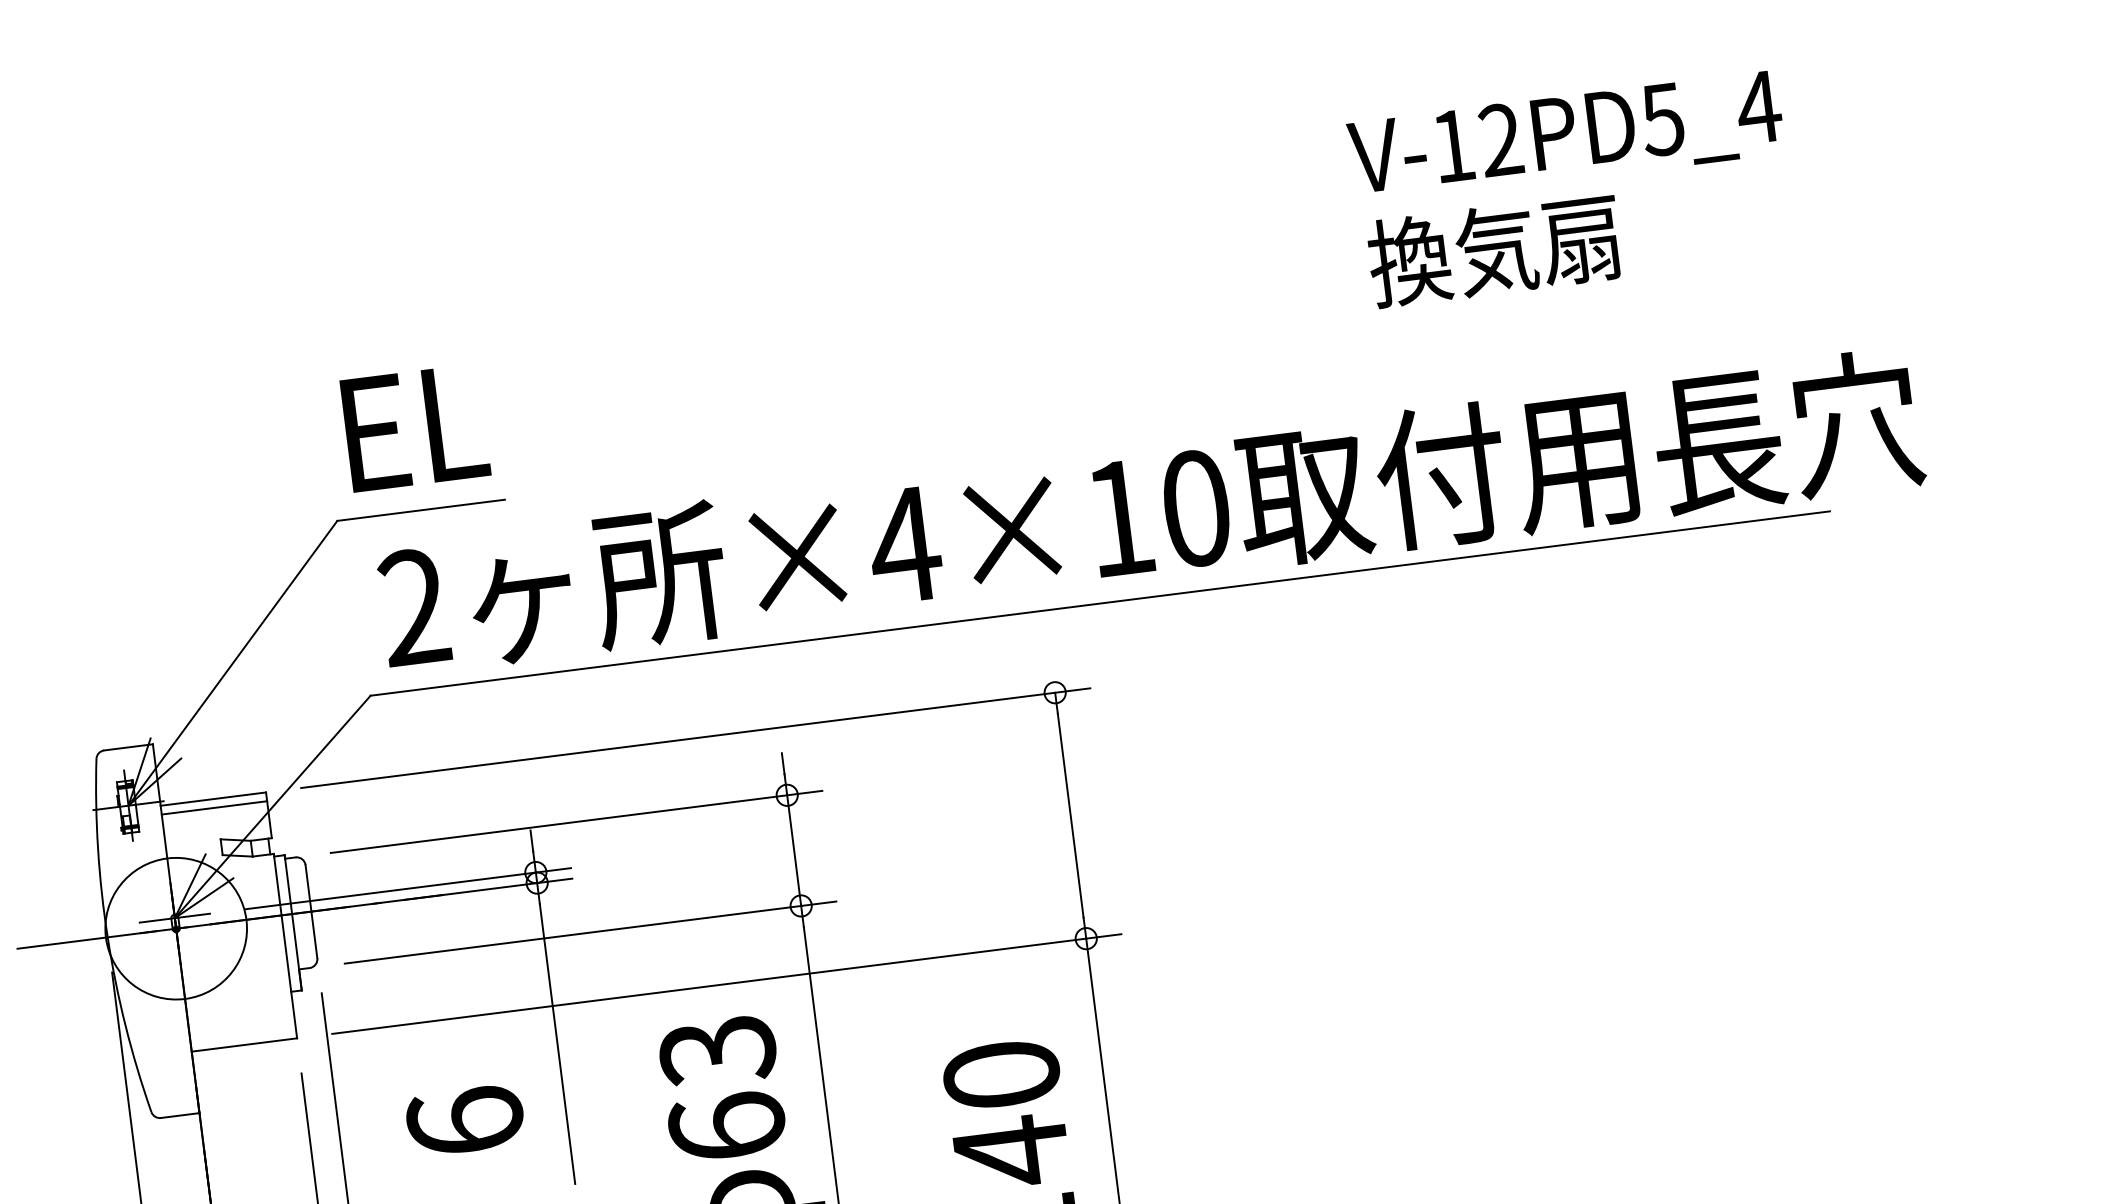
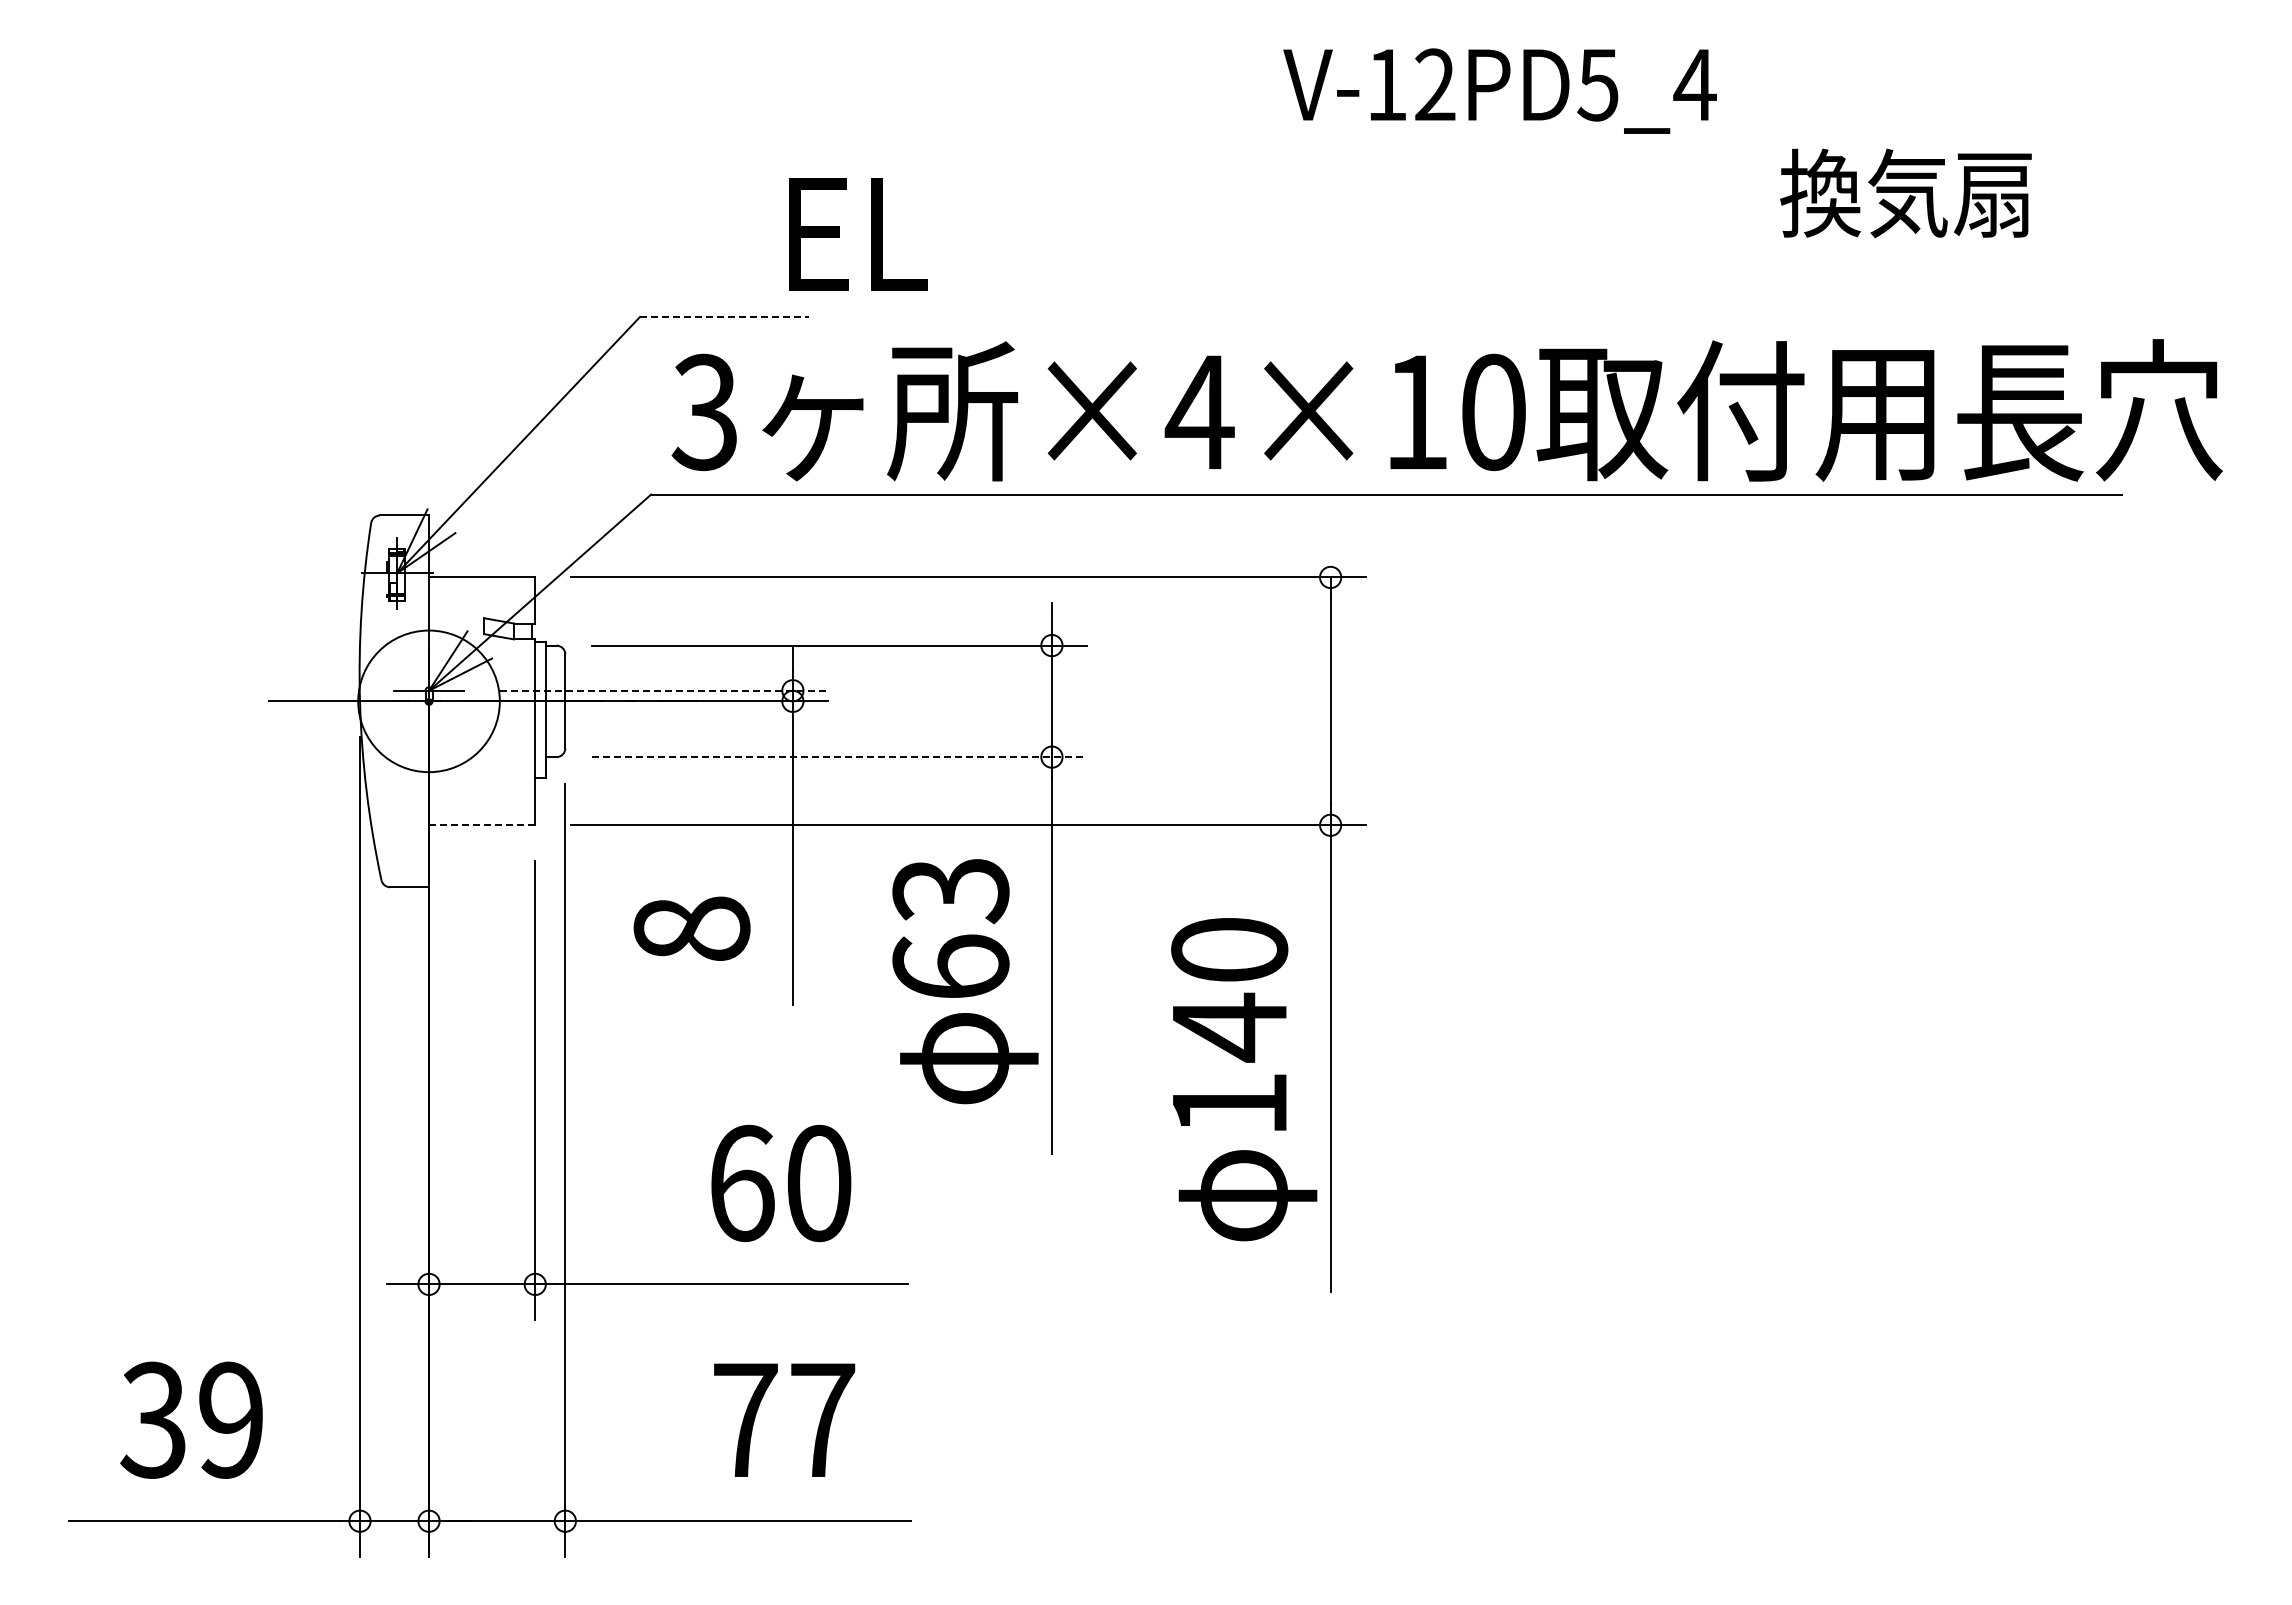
text: (1565, 137) -> (1499, 90), moved
text: (1494, 250) -> (1905, 193), moved
text: (415, 427) -> (858, 234), moved
line: (422, 509) -> (725, 316), solid -> dashed
text: (413, 607) -> (704, 412), 2 -> 3
line: (214, 808) -> (482, 586), removed
line: (408, 888) -> (664, 690), solid -> dashed
line: (590, 932) -> (839, 757), solid -> dashed
line: (244, 1045) -> (482, 825), solid -> dashed
text: (465, 1121) -> (691, 928), 6 -> 8

